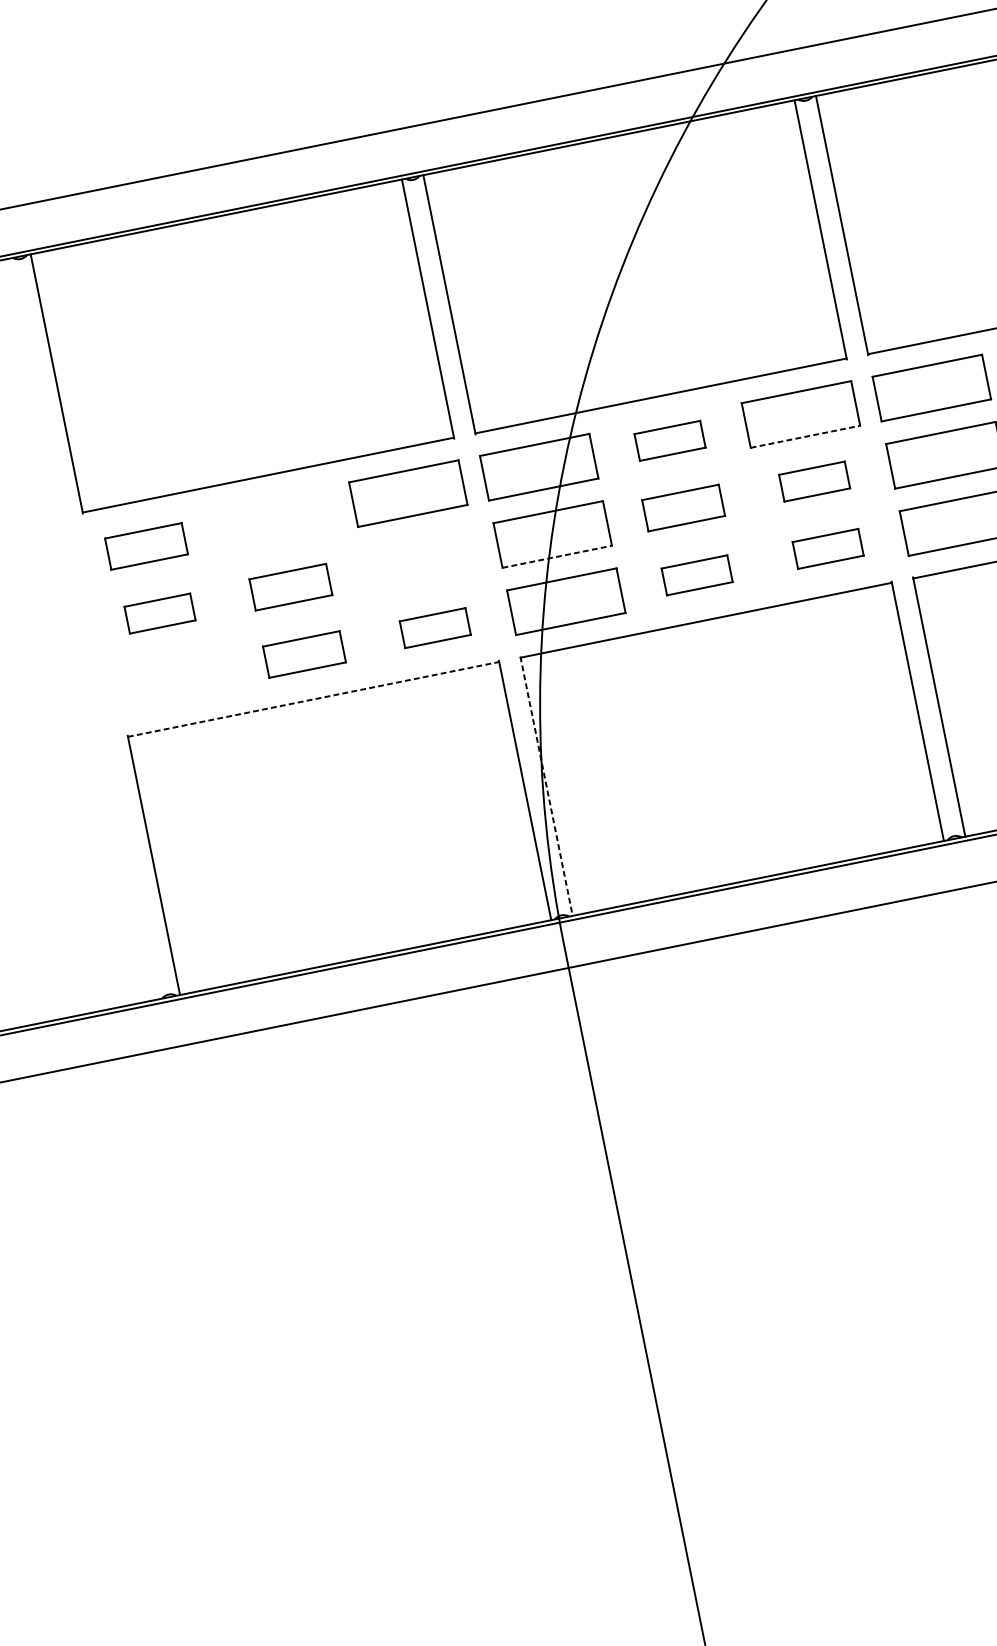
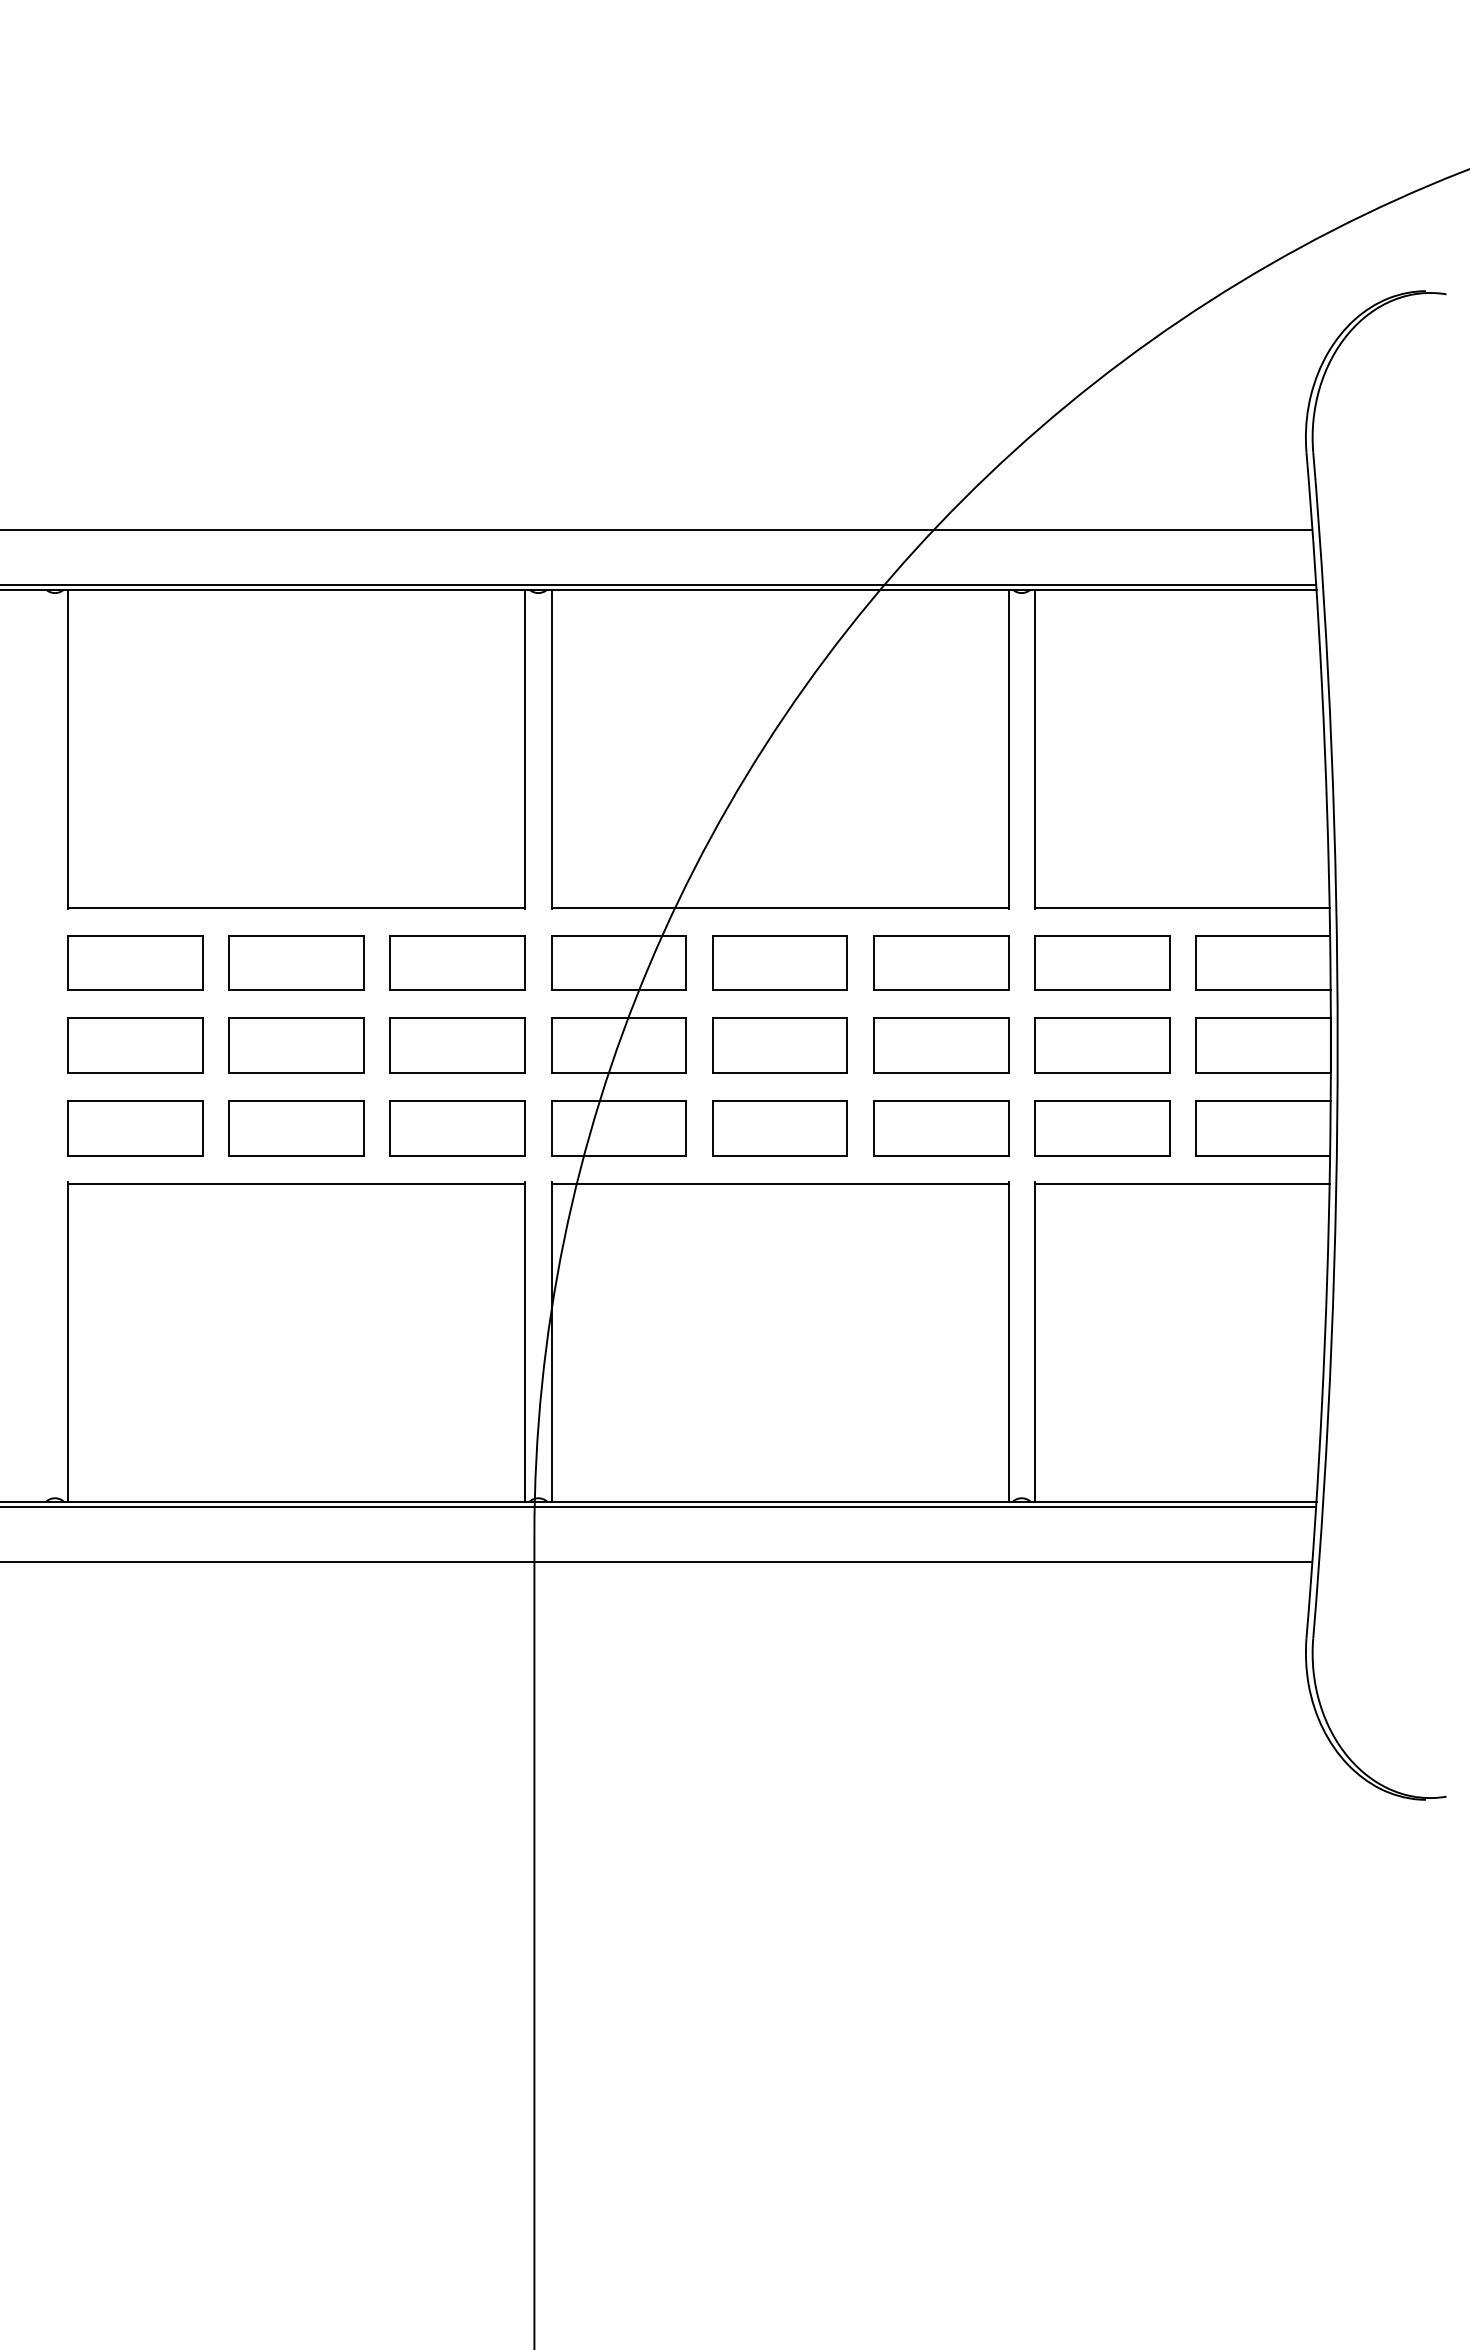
line: (805, 436) -> (941, 990), dashed -> solid
part: (669, 440) -> (779, 962), size x1.67
part: (814, 481) -> (941, 1045), size x1.67
part: (683, 507) -> (779, 1045), size x1.43
part: (277, 519) -> (296, 962), added
part: (146, 546) -> (135, 962), size x1.43
part: (828, 548) -> (941, 1128), size x1.67
line: (557, 556) -> (619, 1073), dashed -> solid
part: (421, 560) -> (457, 1045), added
part: (696, 575) -> (779, 1128), size x1.67
part: (290, 587) -> (296, 1045), size x1.43
part: (160, 613) -> (135, 1045), size x1.67
part: (435, 628) -> (457, 1128), size x1.67
part: (304, 654) -> (296, 1128), size x1.43
part: (173, 680) -> (135, 1128), added
line: (314, 699) -> (297, 1183), dashed -> solid
line: (546, 786) -> (551, 1342), dashed -> solid

